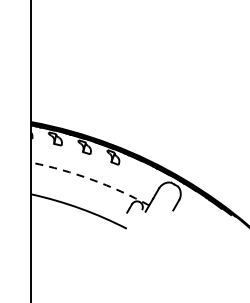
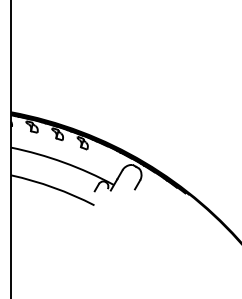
arc: (91, 179) -> (63, 162), dashed -> solid

